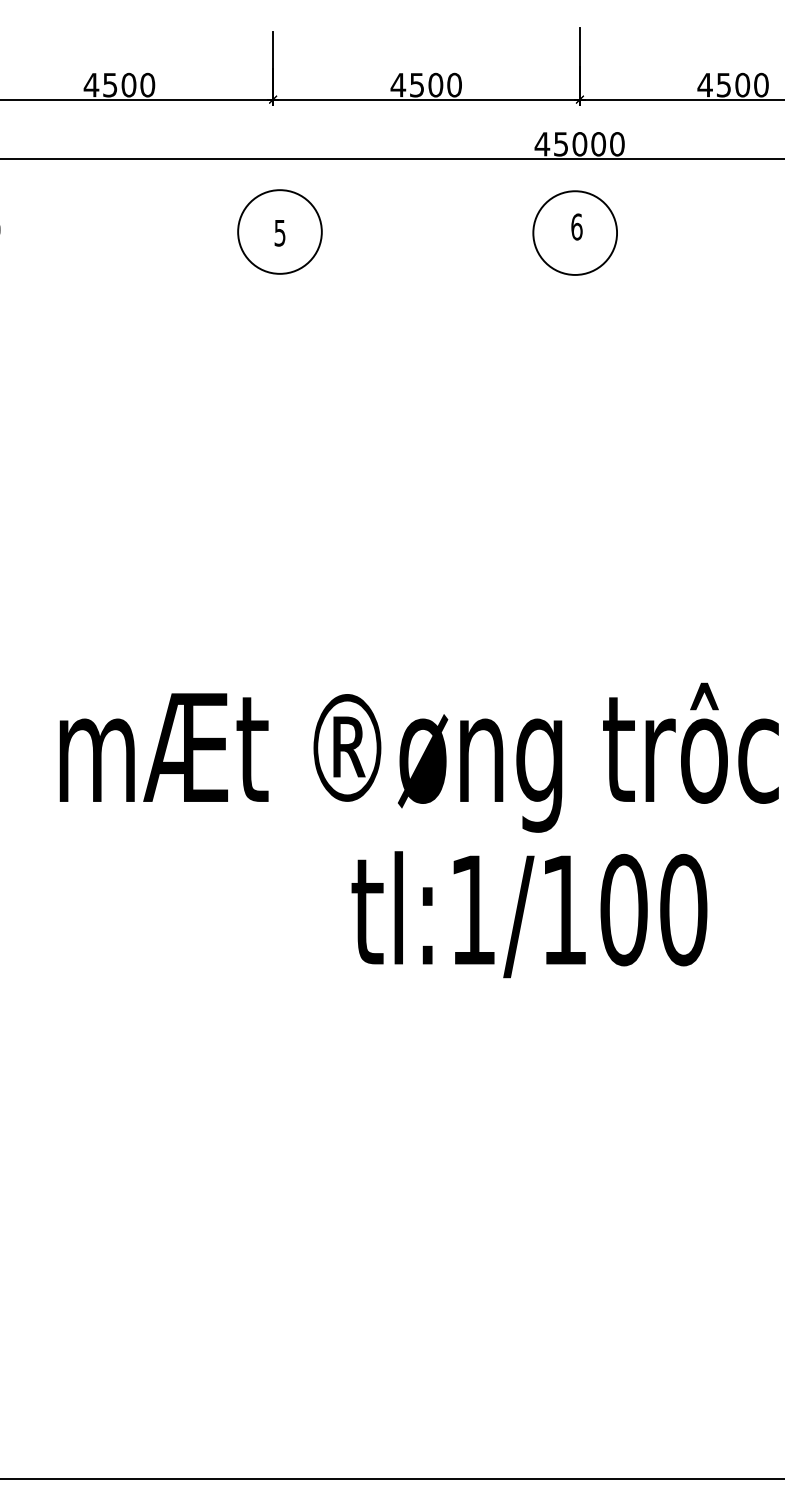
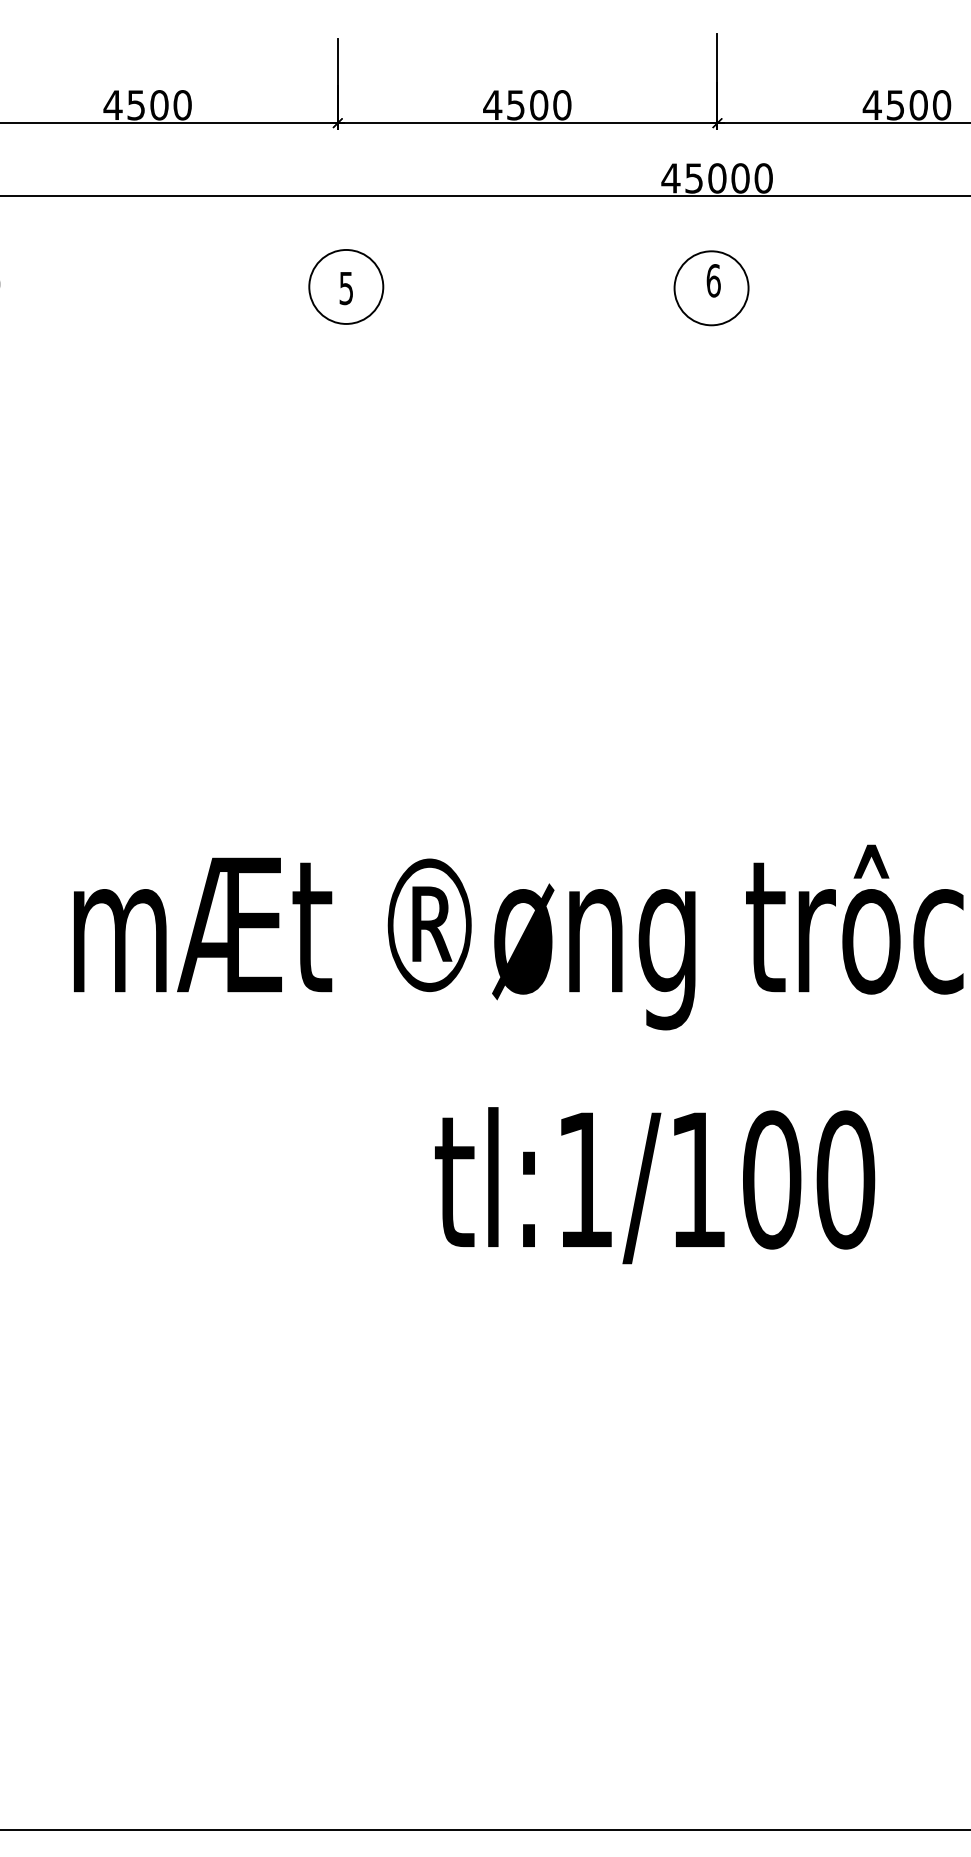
circle: (280, 231) -> (346, 286), size x0.71
circle: (575, 233) -> (711, 288), size x0.71
text: (529, 914) -> (655, 1185), moved

